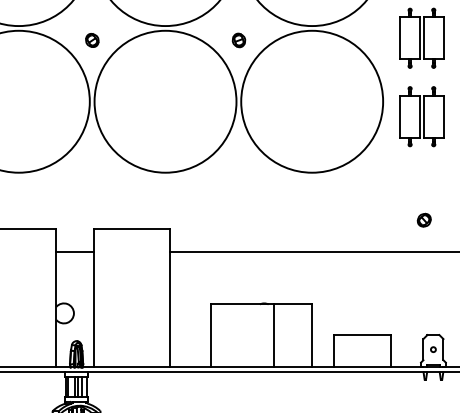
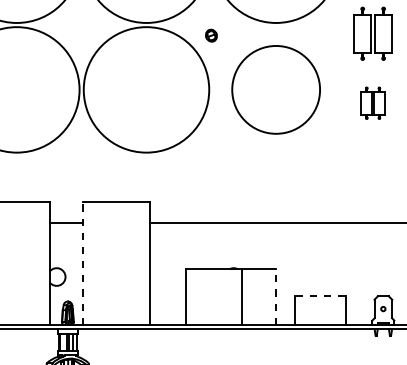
part: (92, 40) -> (81, 35), removed
circle: (311, 101) -> (275, 89), size x0.7
part: (421, 117) -> (372, 103), size x0.6
part: (423, 220) -> (374, 194), removed
line: (94, 296) -> (83, 262), solid -> dashed
line: (311, 335) -> (275, 296), solid -> dashed
line: (361, 335) -> (319, 296), solid -> dashed

